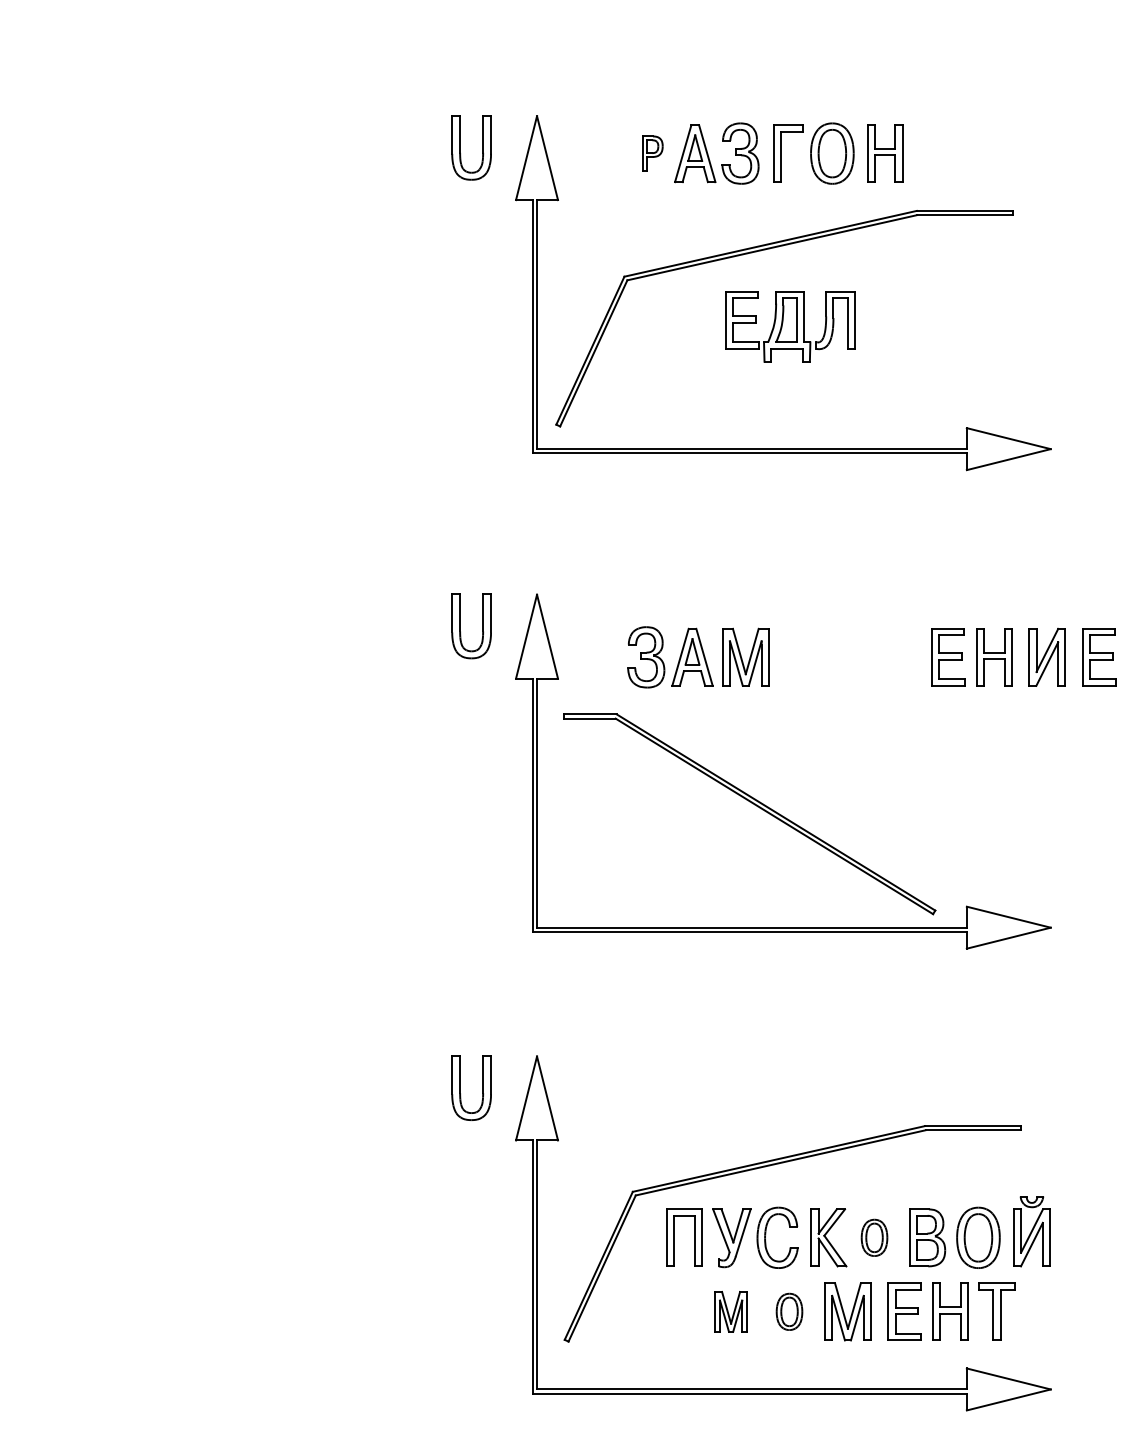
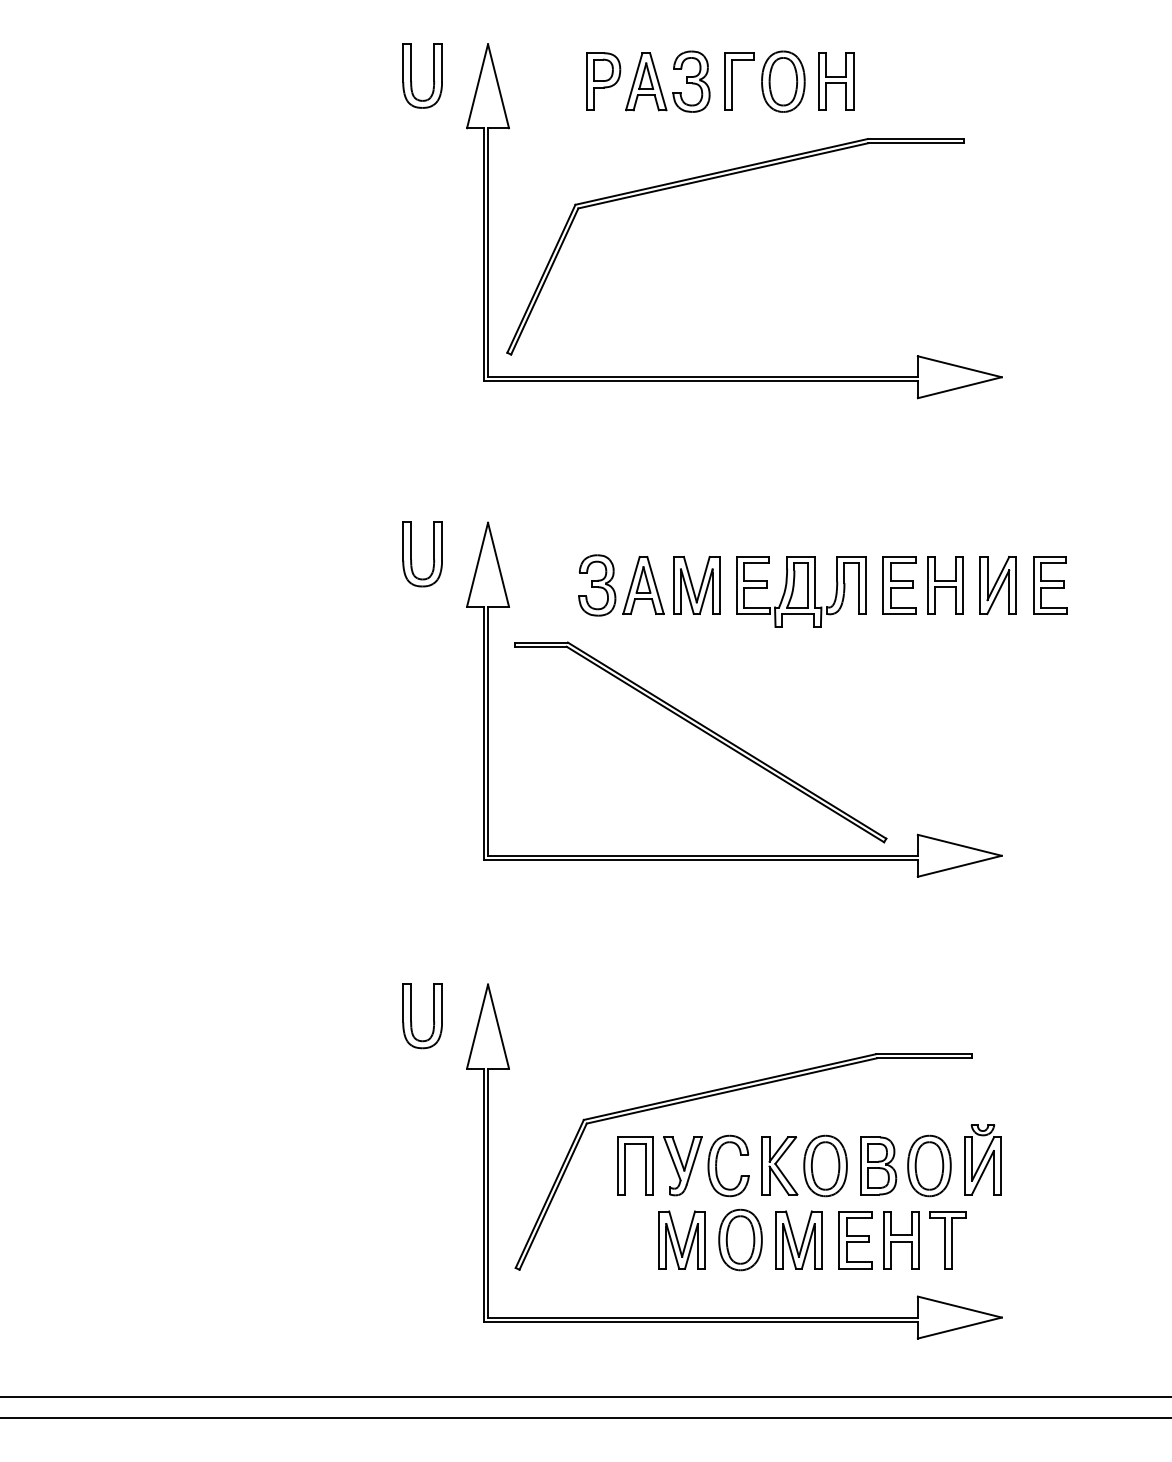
part: (652, 153) -> (603, 81), size x1.67
part: (790, 326) -> (801, 591), moved
part: (874, 1237) -> (825, 1165), size x1.67
part: (730, 1311) -> (681, 1239), size x1.43
part: (789, 1311) -> (740, 1239), size x1.67

